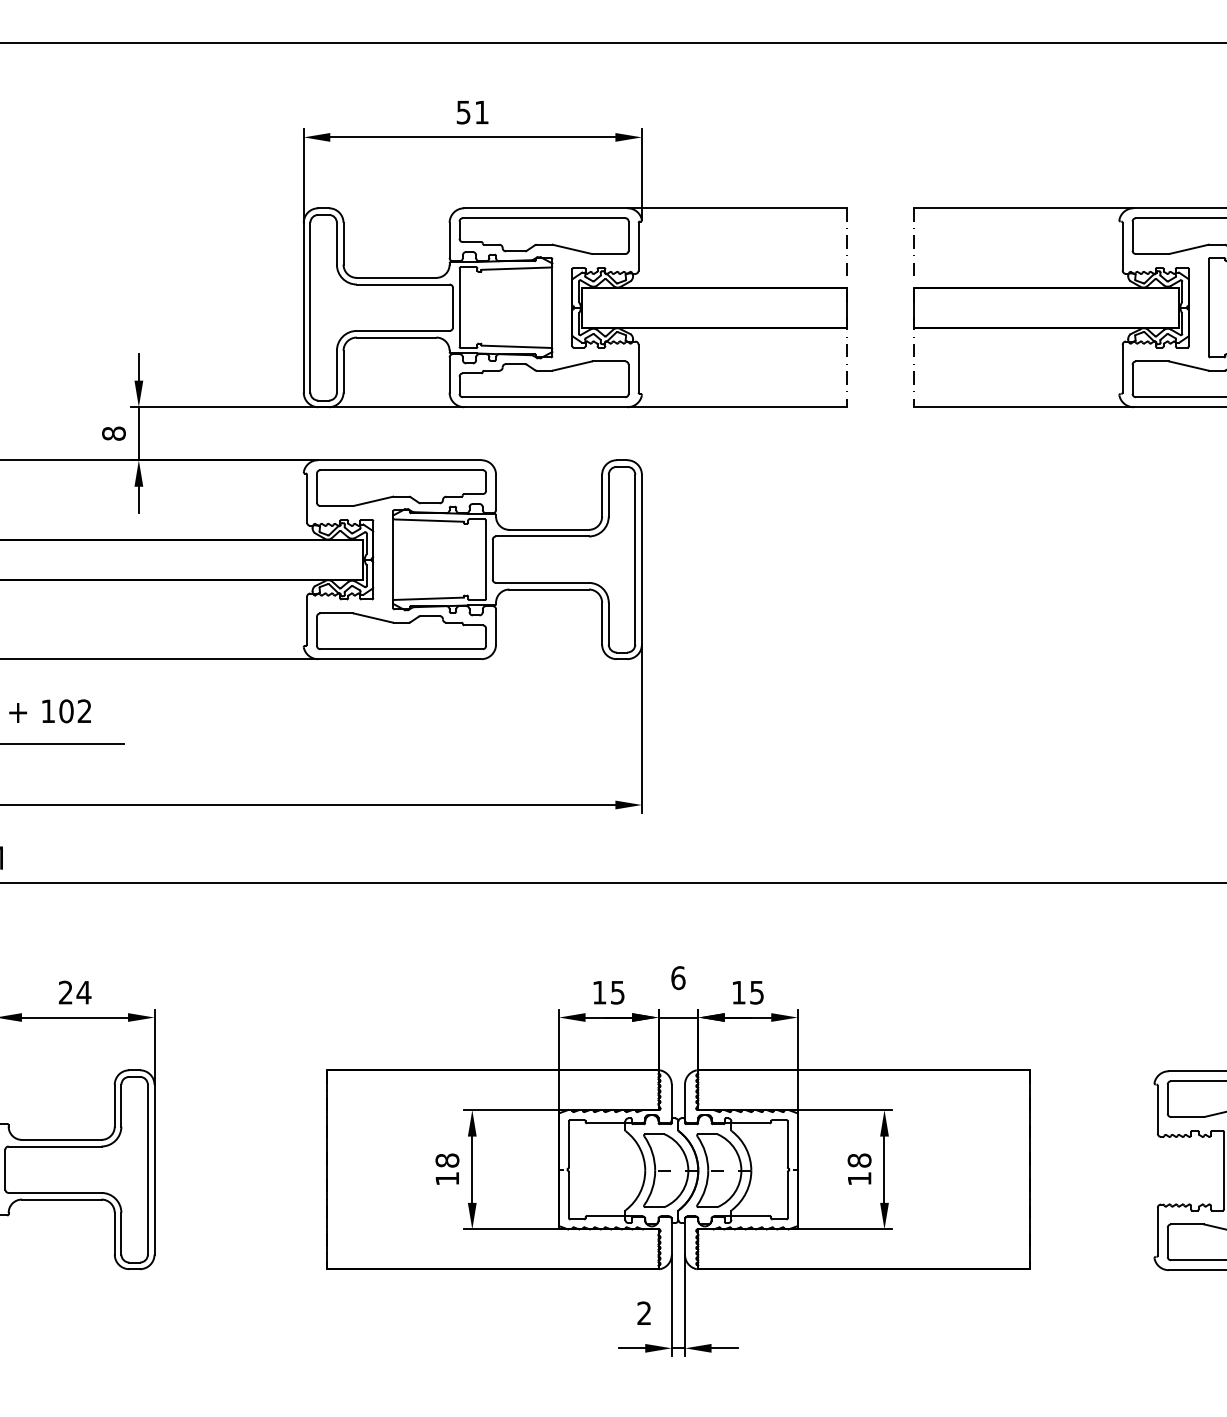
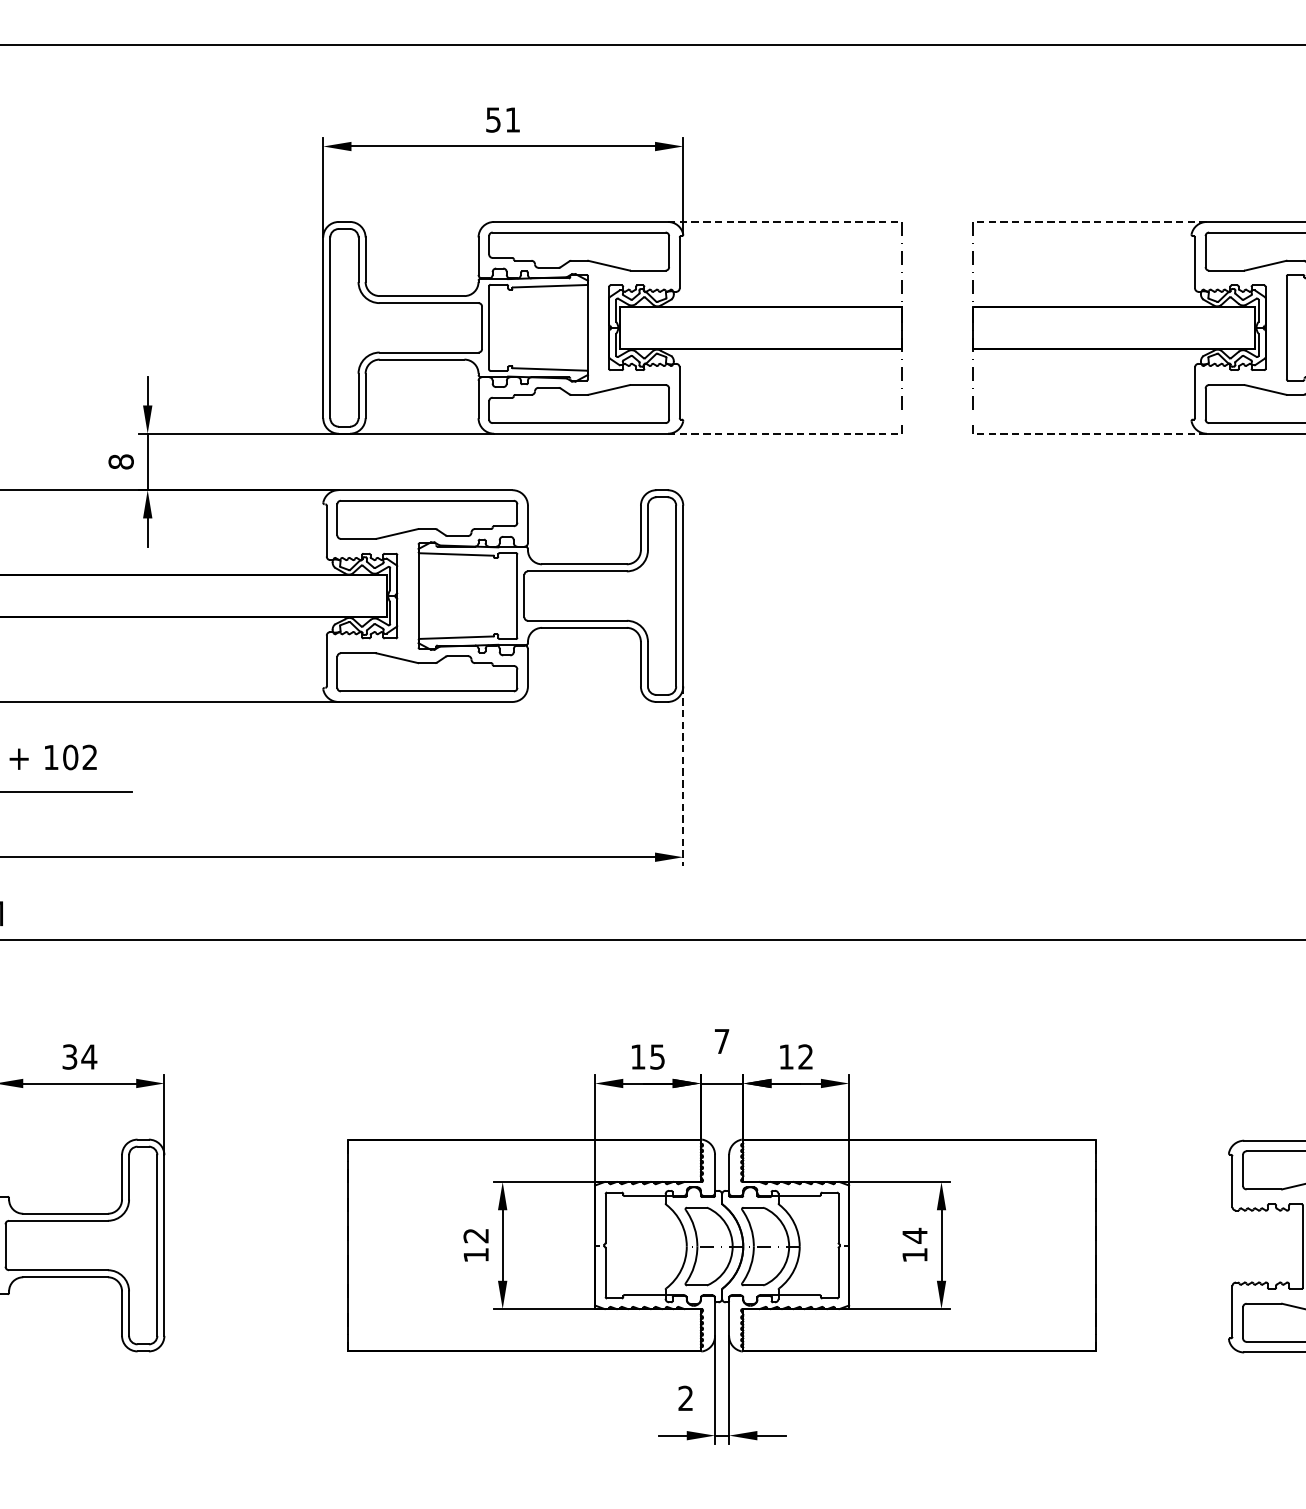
line: (737, 208) -> (785, 222), solid -> dashed
line: (1023, 208) -> (1089, 222), solid -> dashed
line: (737, 407) -> (785, 434), solid -> dashed
line: (1023, 407) -> (1089, 434), solid -> dashed
line: (641, 729) -> (682, 776), solid -> dashed
text: (678, 978) -> (722, 1041), 6 -> 7
text: (65, 992) -> (69, 1056), 24 -> 34
text: (756, 992) -> (805, 1056), 15 -> 12
text: (447, 1160) -> (476, 1235), 18 -> 12
text: (859, 1160) -> (914, 1235), 18 -> 14

